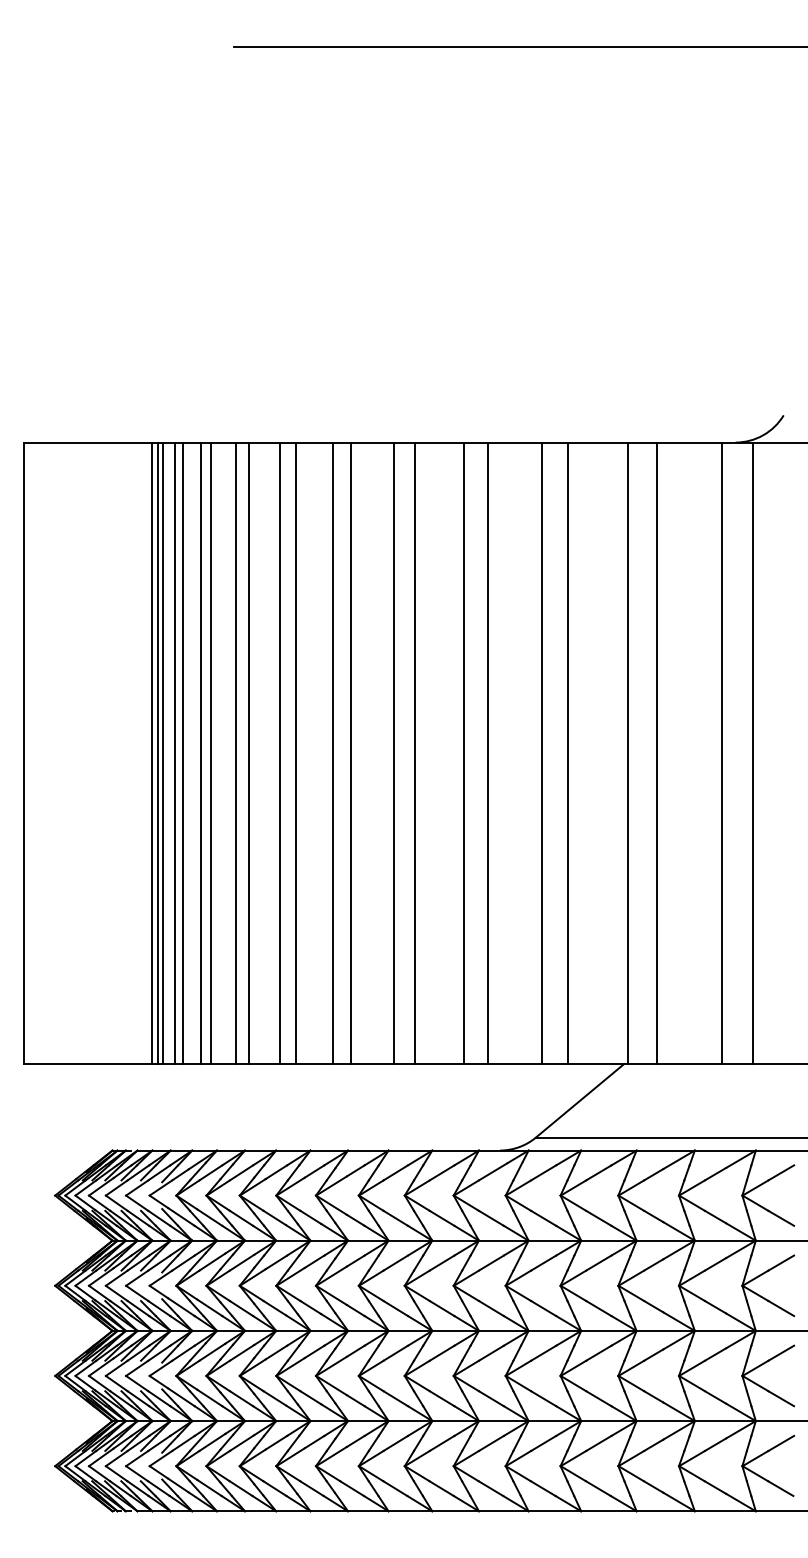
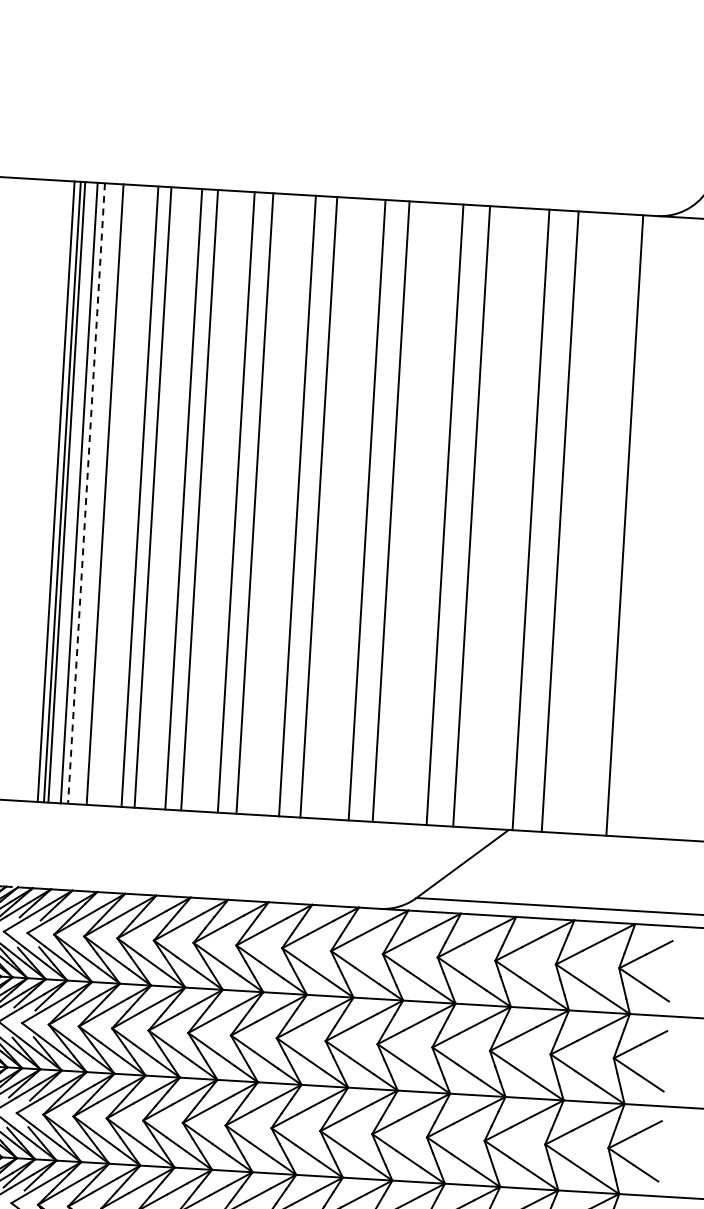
line: (182, 753) -> (86, 493), solid -> dashed
line: (211, 753) -> (115, 495), removed
line: (753, 753) -> (656, 527), removed

